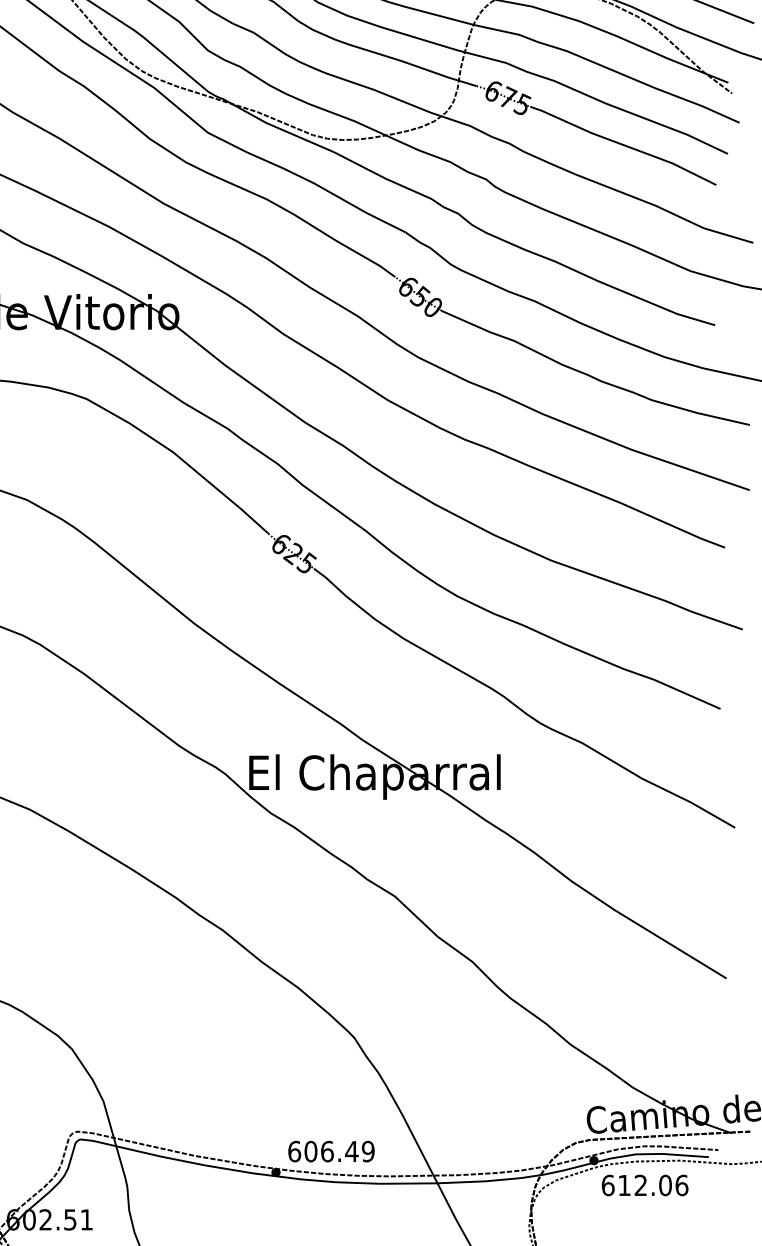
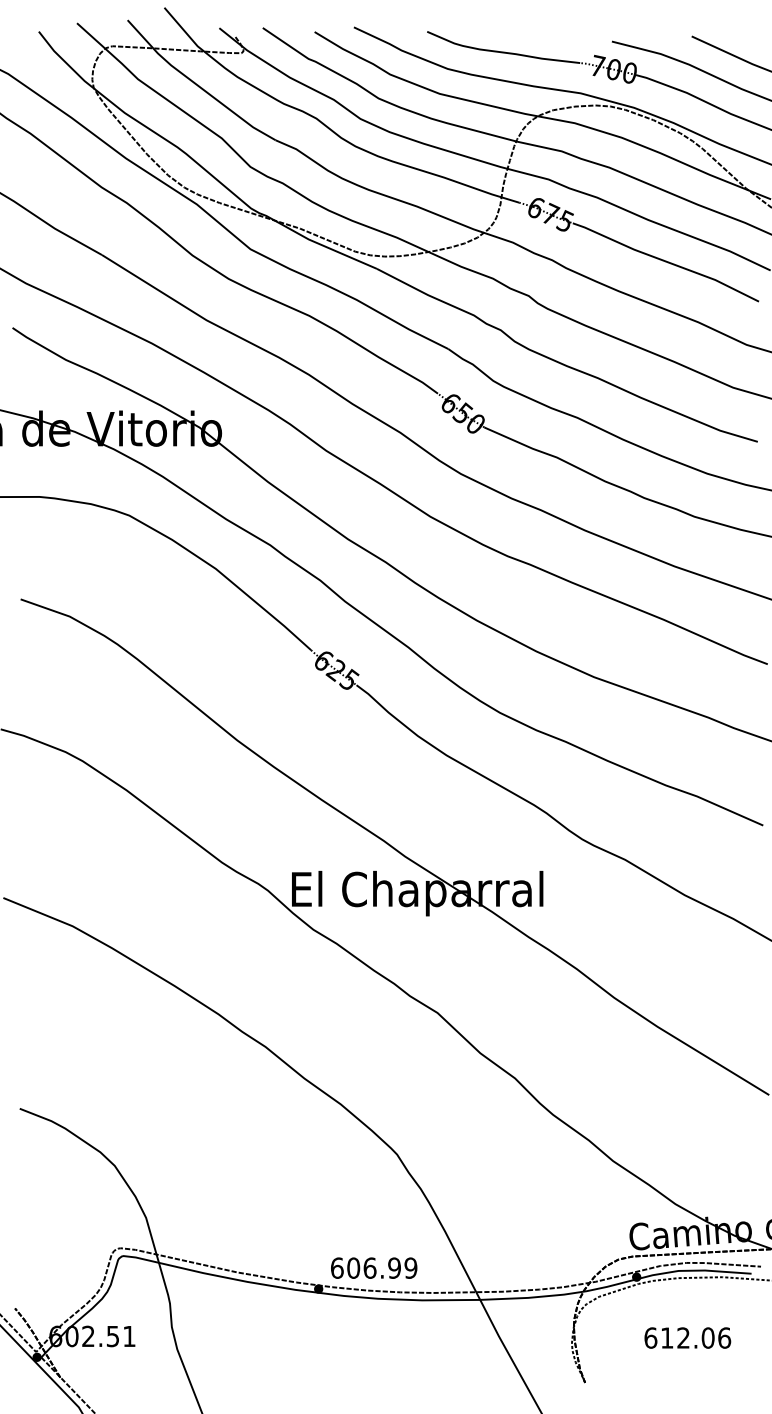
text: (351, 1150) -> (394, 1267), 606.49 -> 606.99
text: (644, 1184) -> (687, 1337), moved

